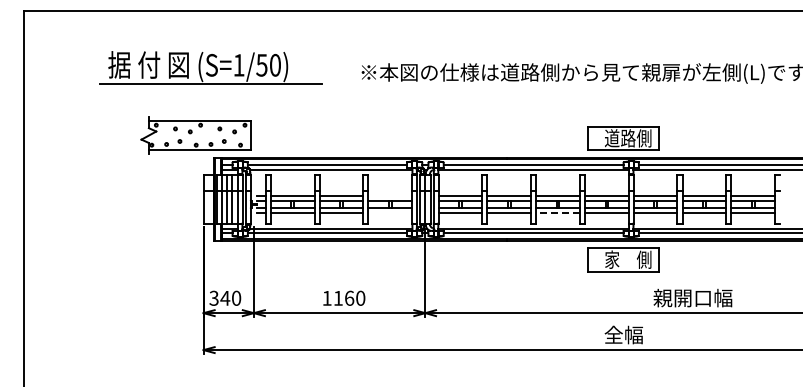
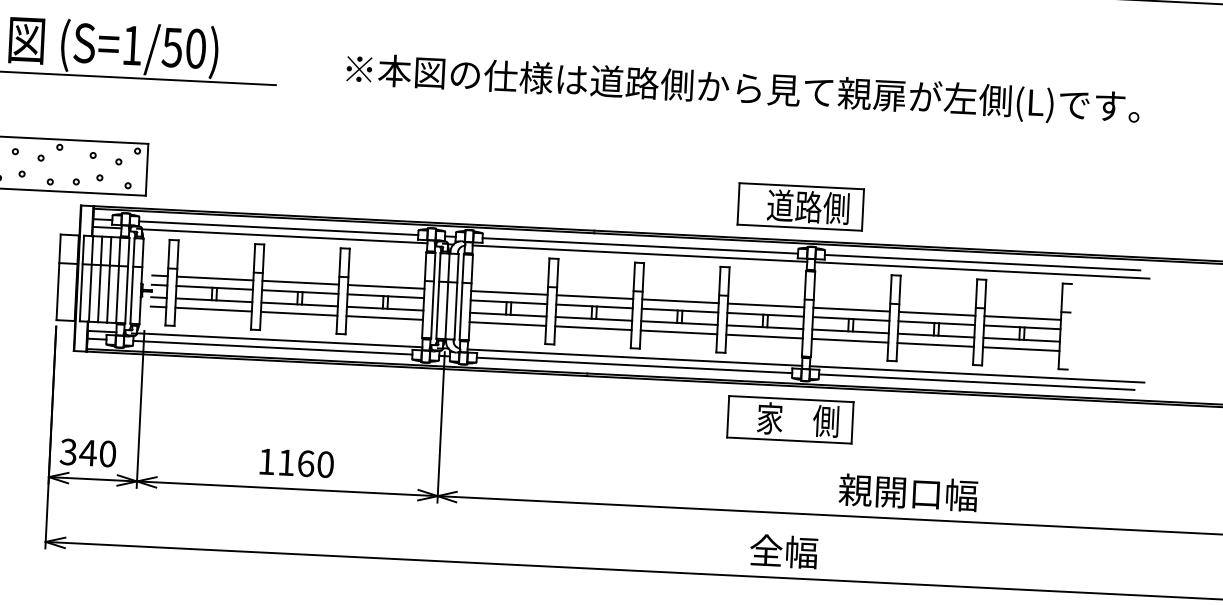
line: (390, 195) -> (386, 286), added
line: (390, 213) -> (385, 318), added
line: (558, 213) -> (679, 332), dashed -> solid

